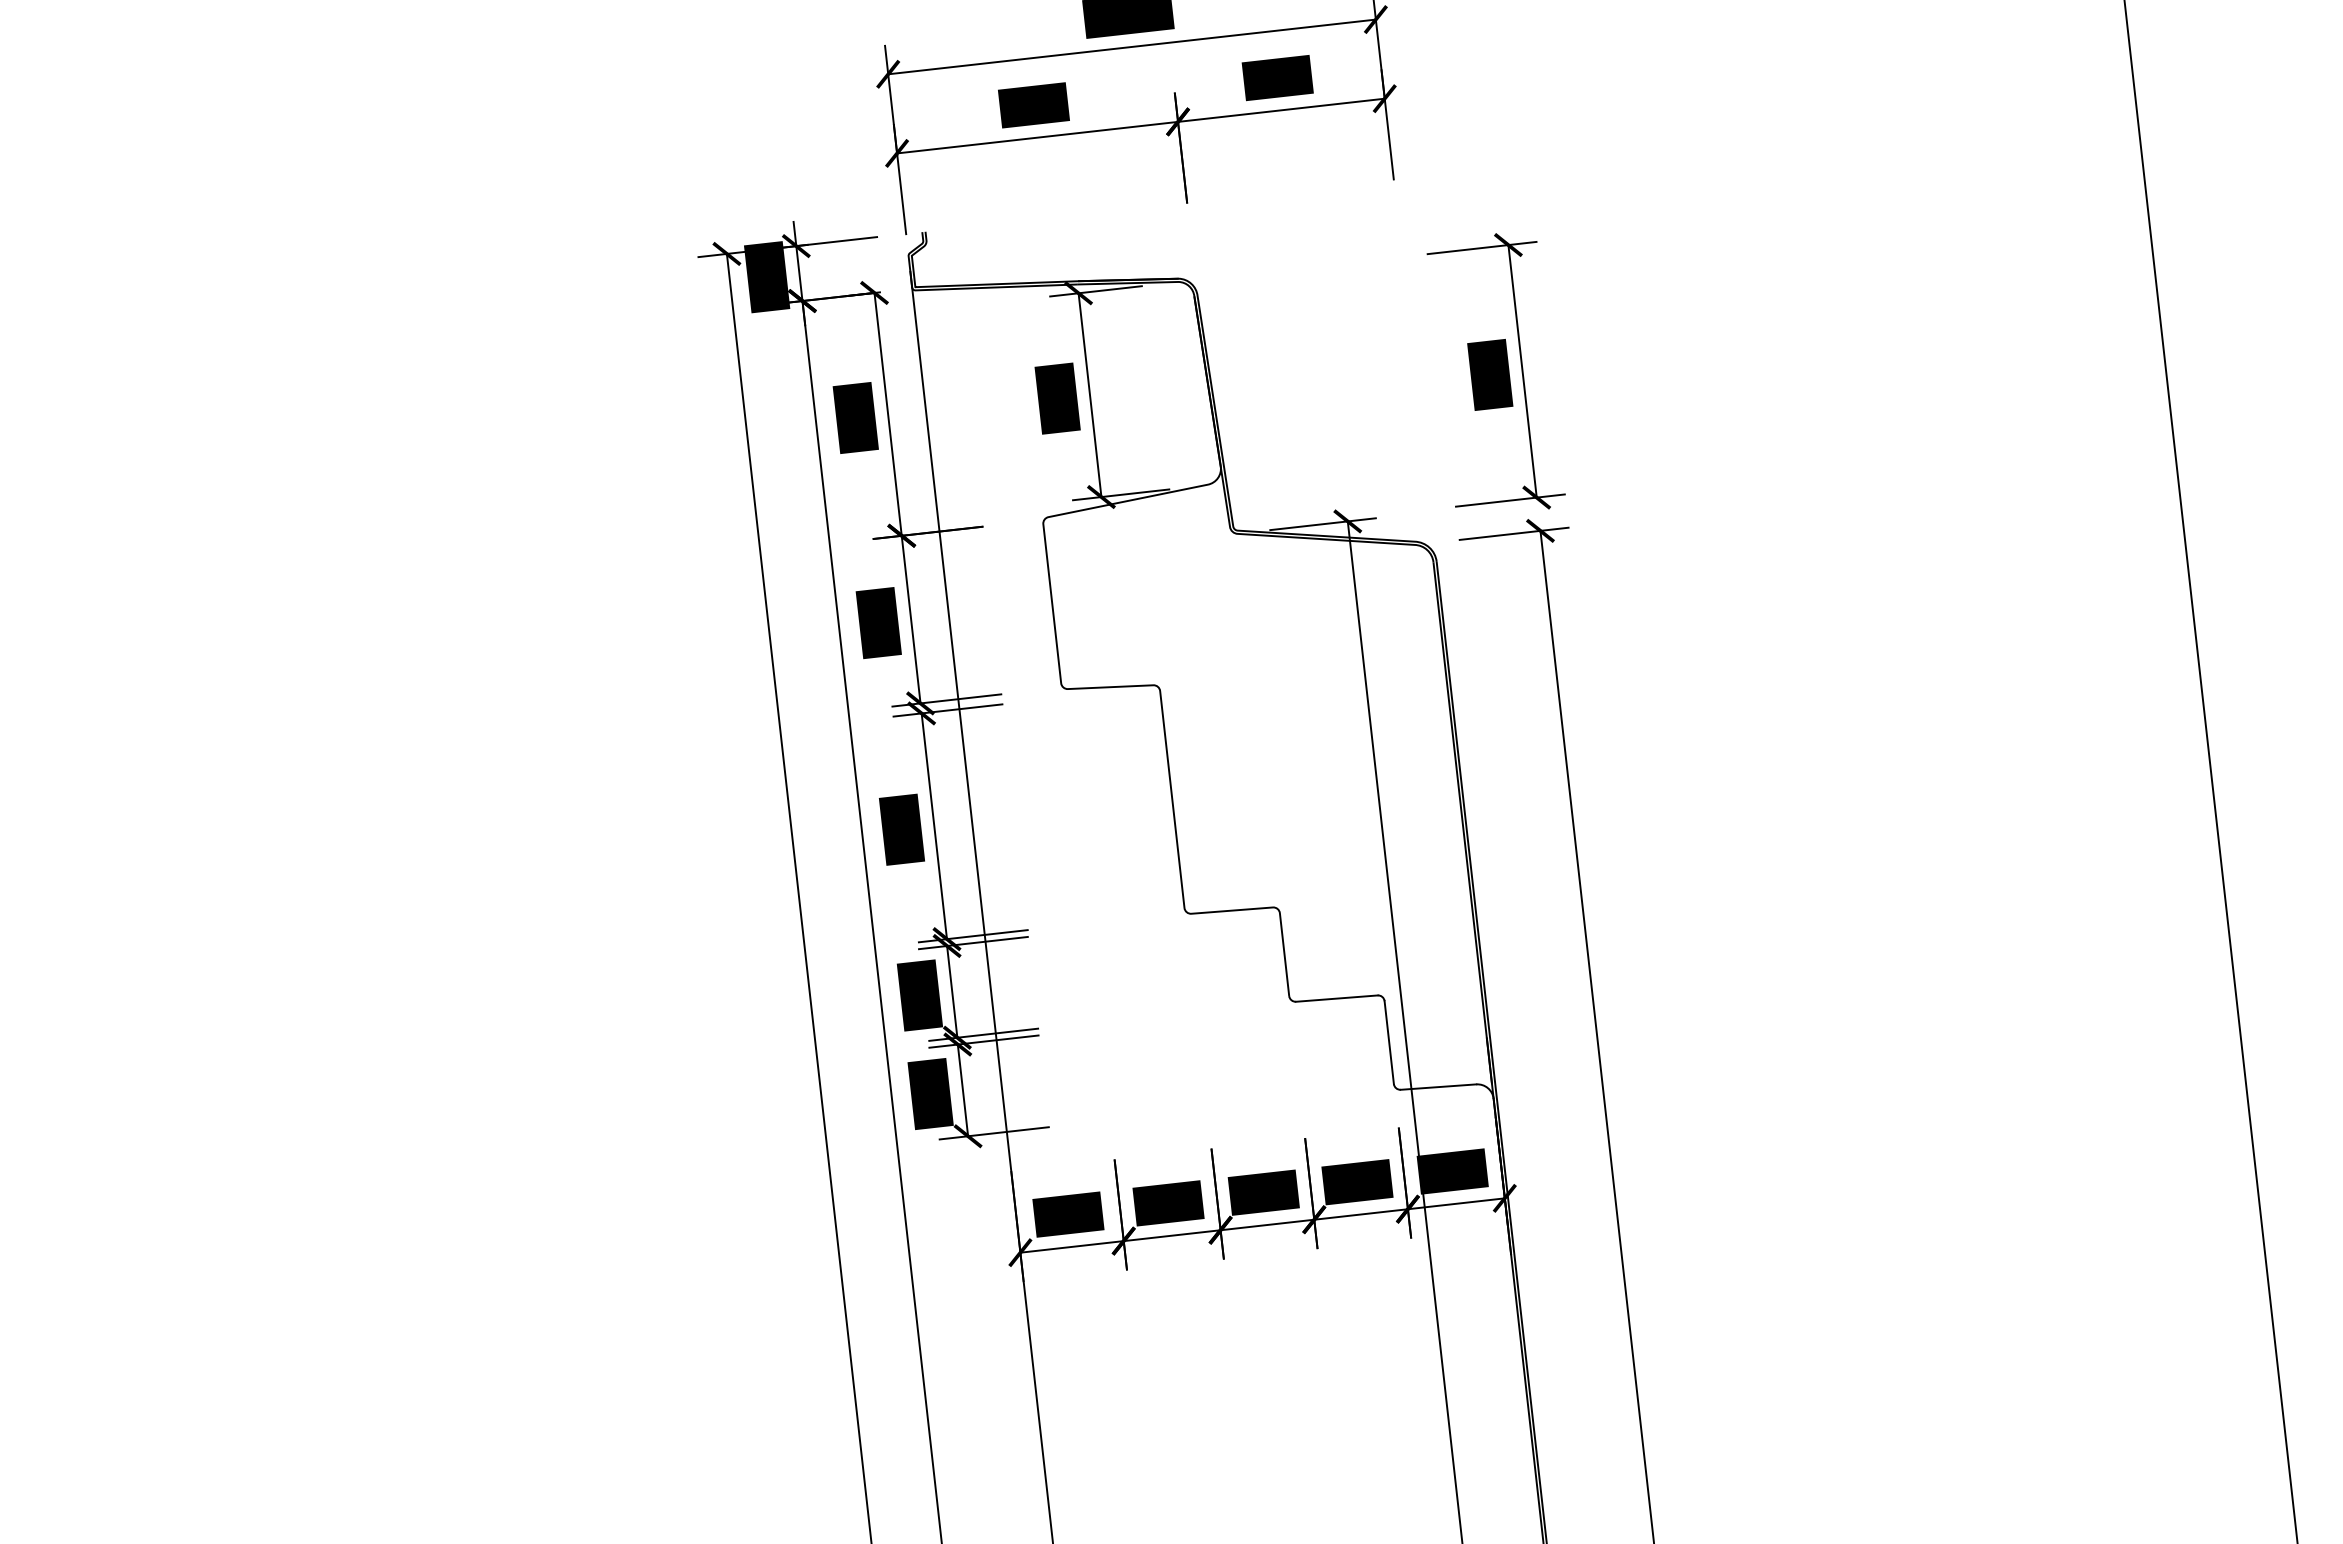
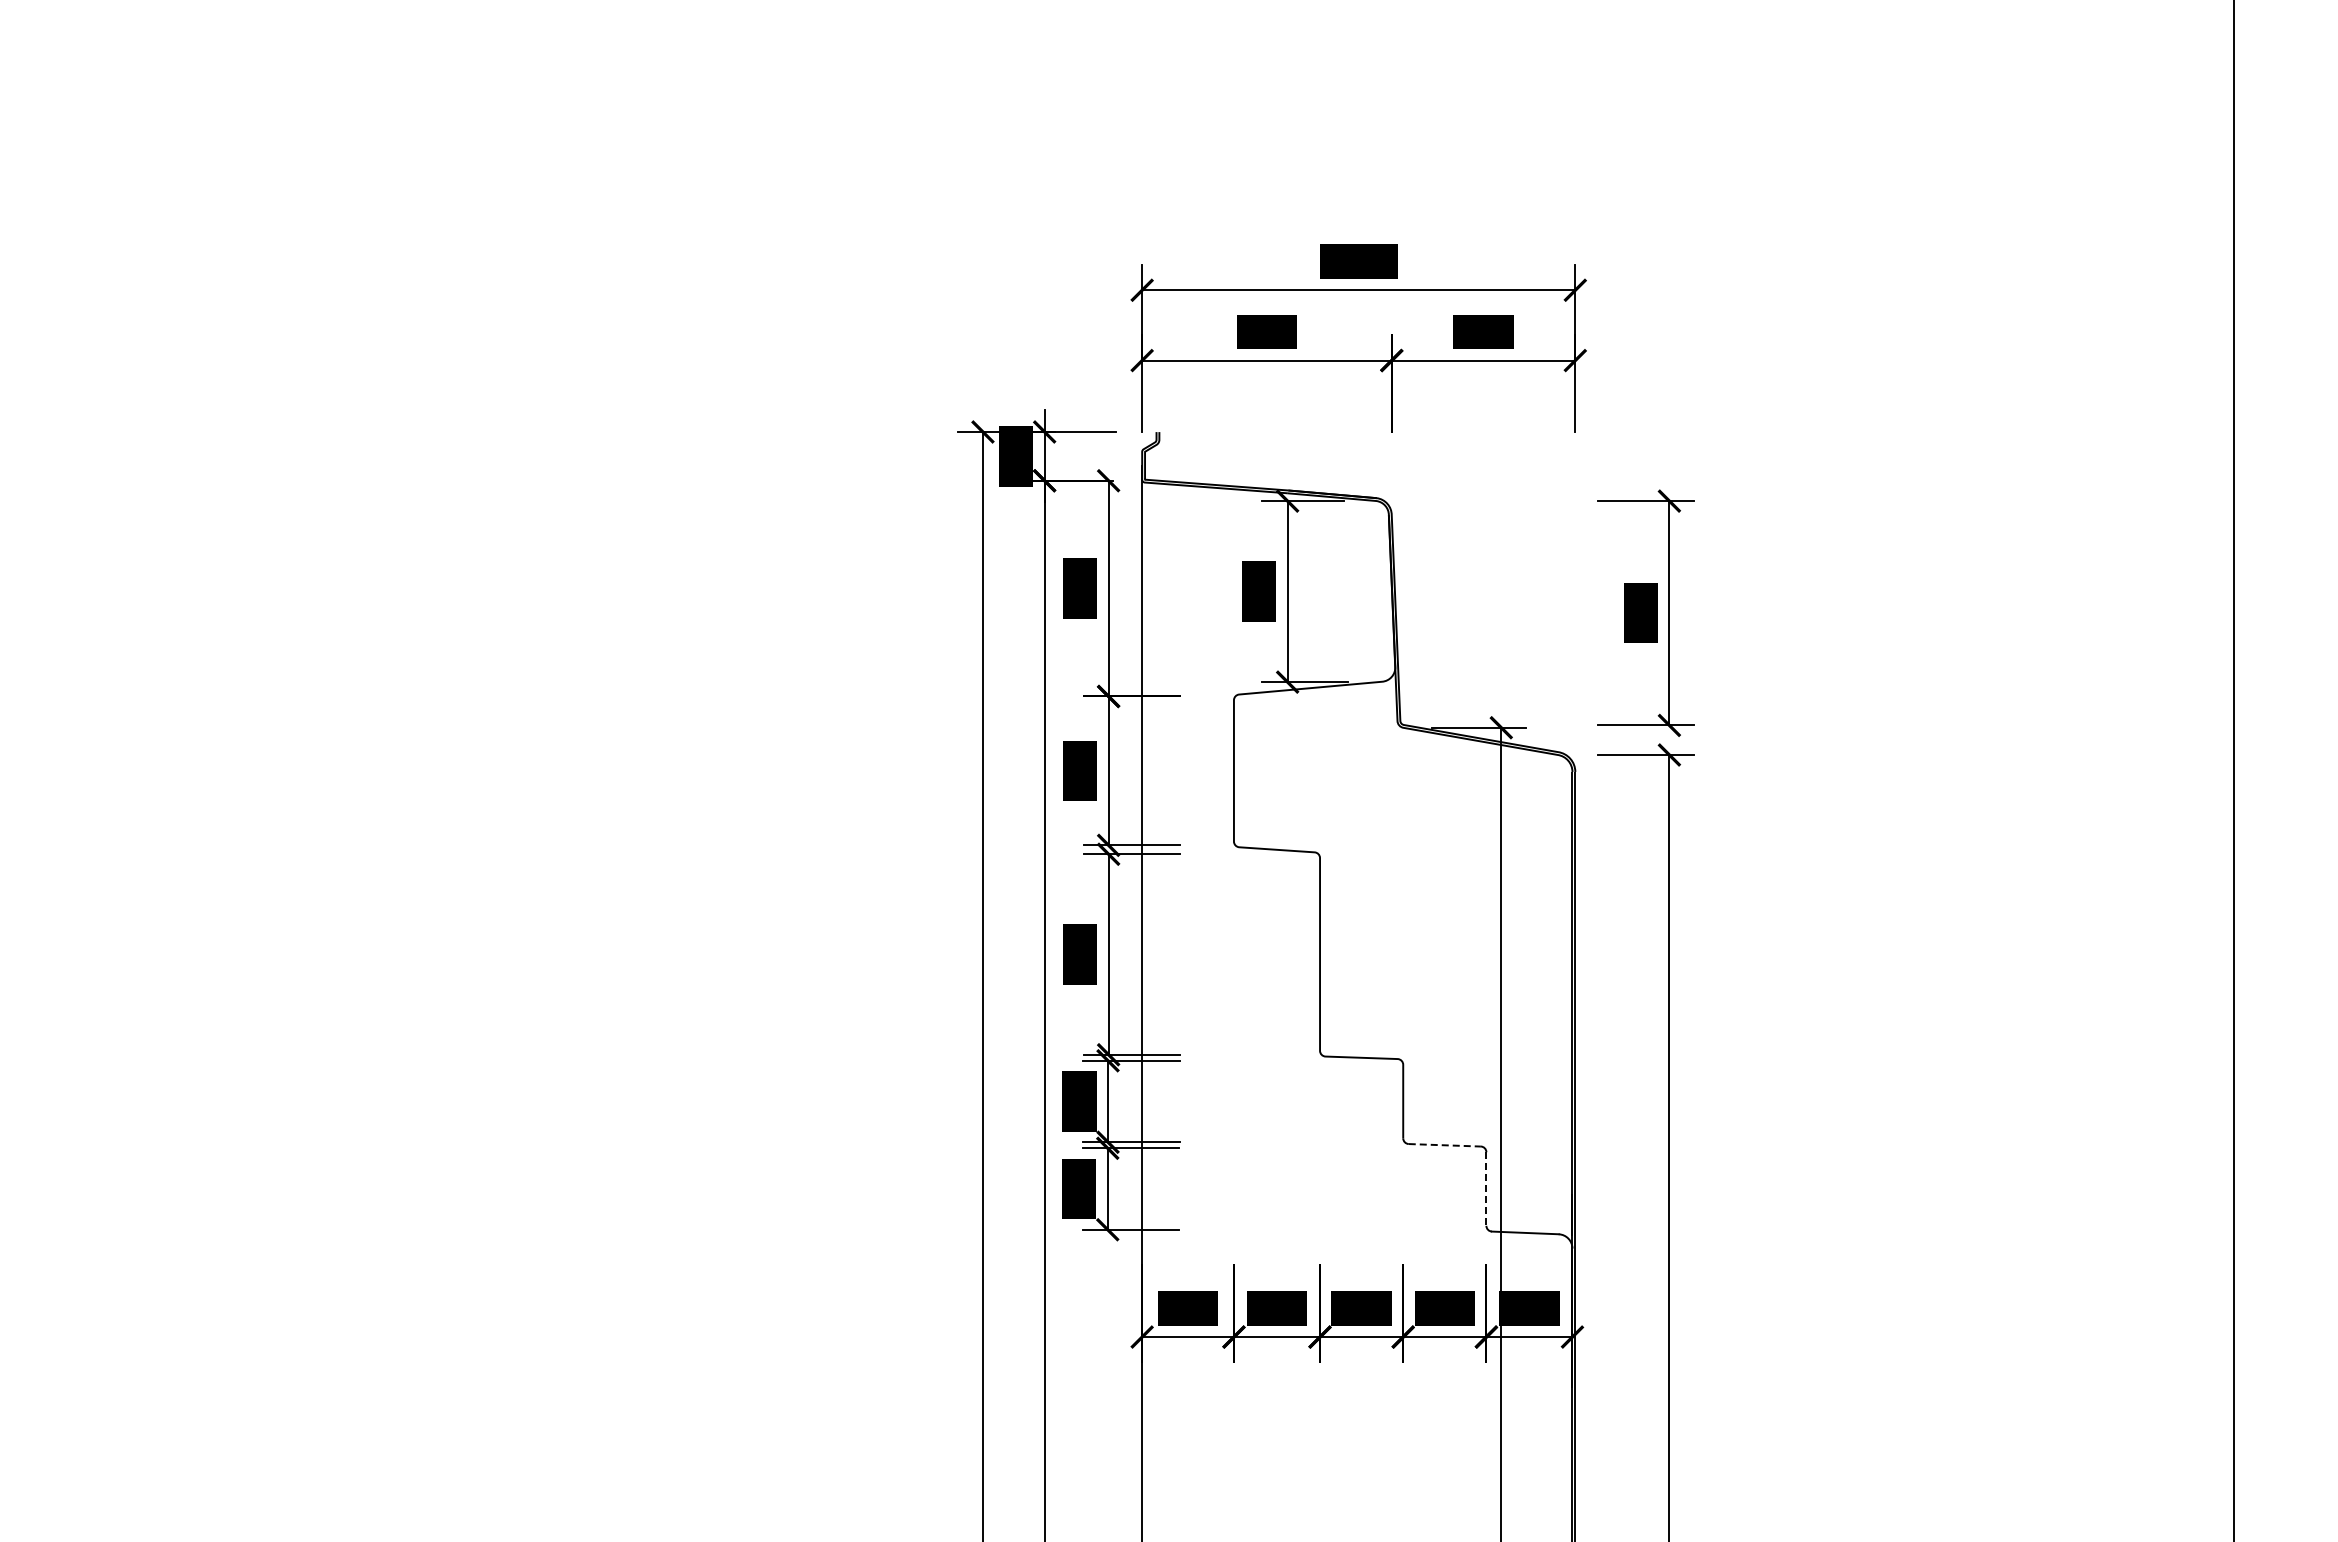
line: (1337, 998) -> (1445, 1145), solid -> dashed
line: (1389, 1043) -> (1486, 1189), solid -> dashed

